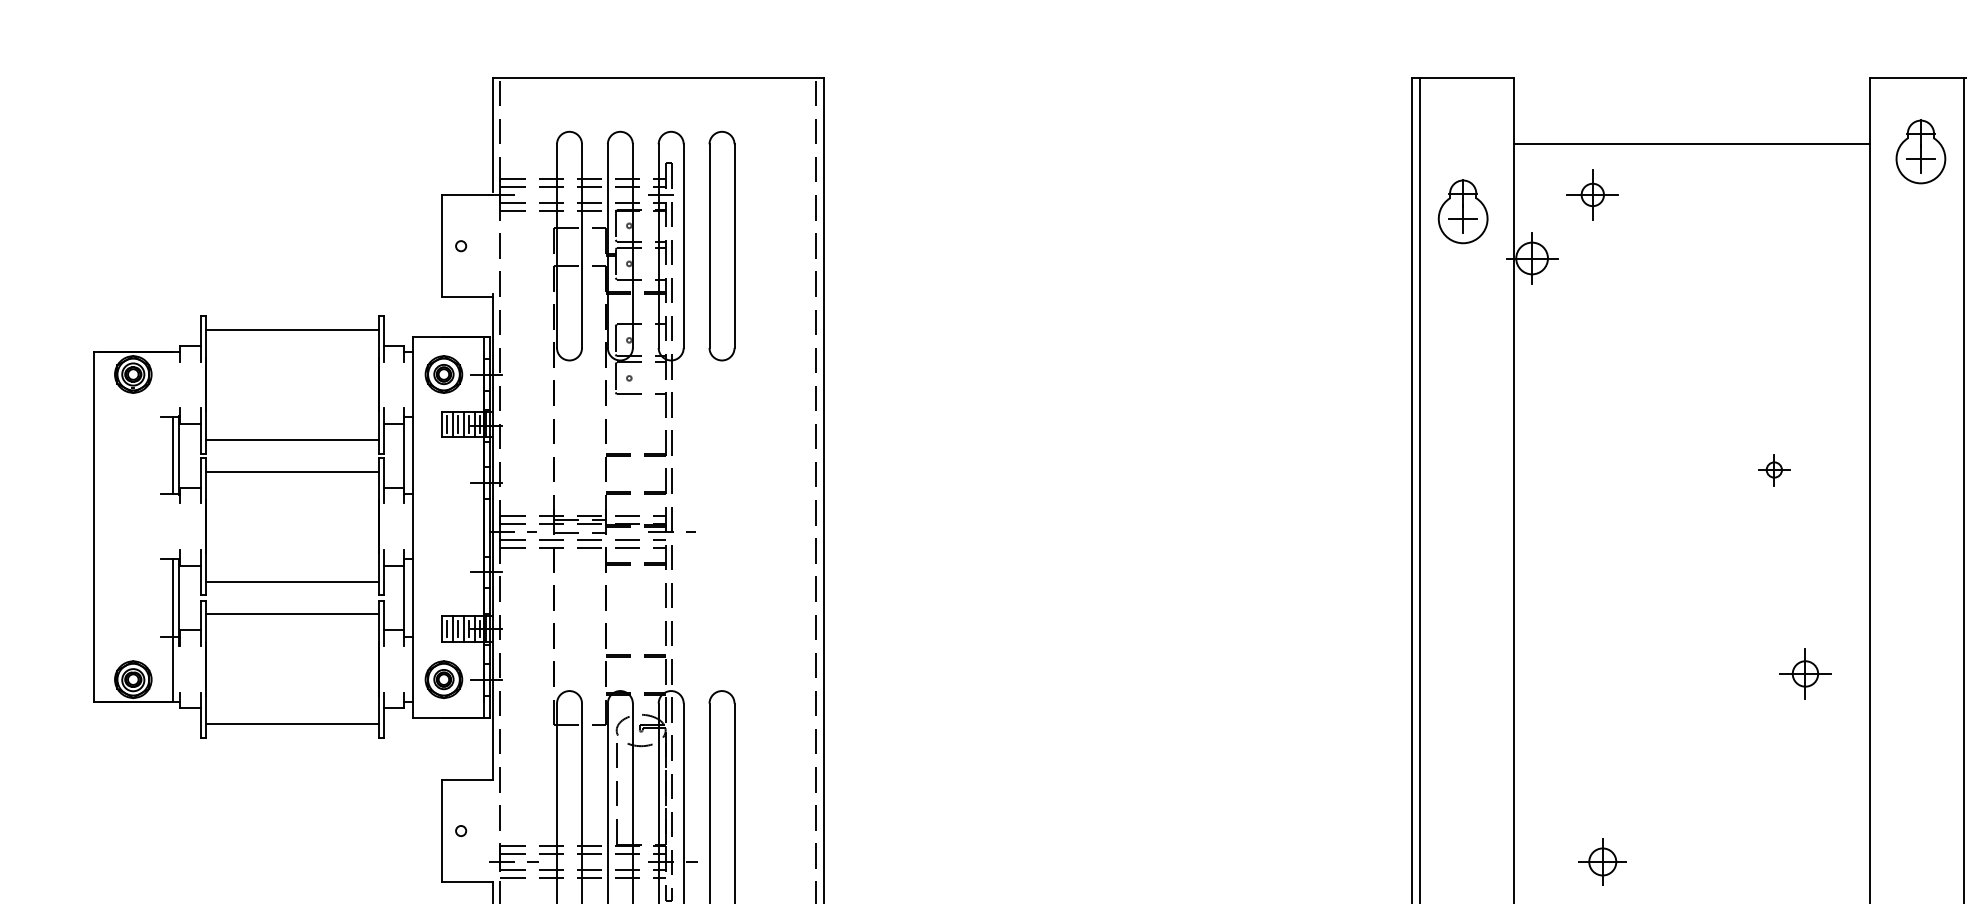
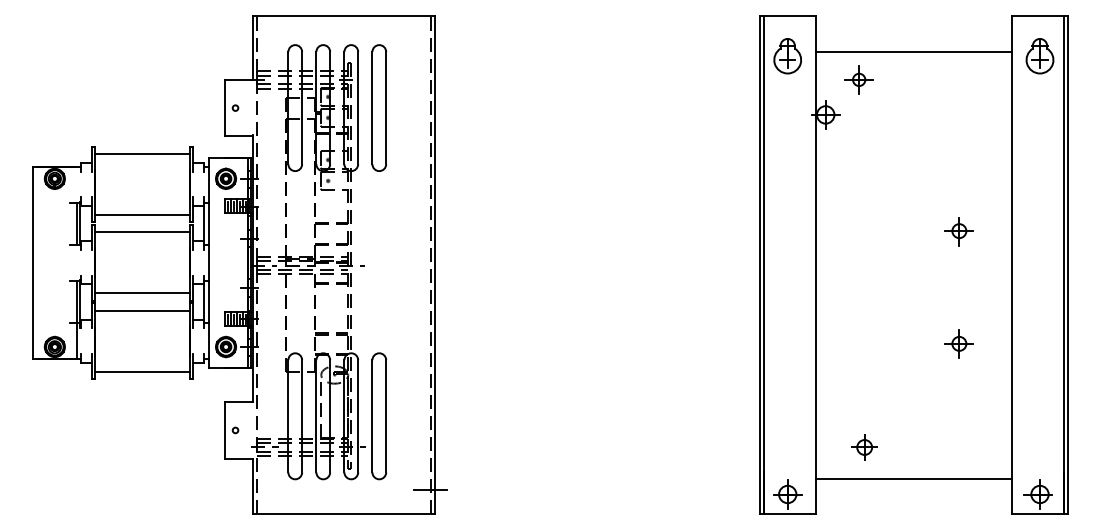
part: (1462, 212) -> (787, 56), moved
part: (1773, 470) -> (958, 231), size x1.67
part: (1803, 673) -> (958, 343), moved

